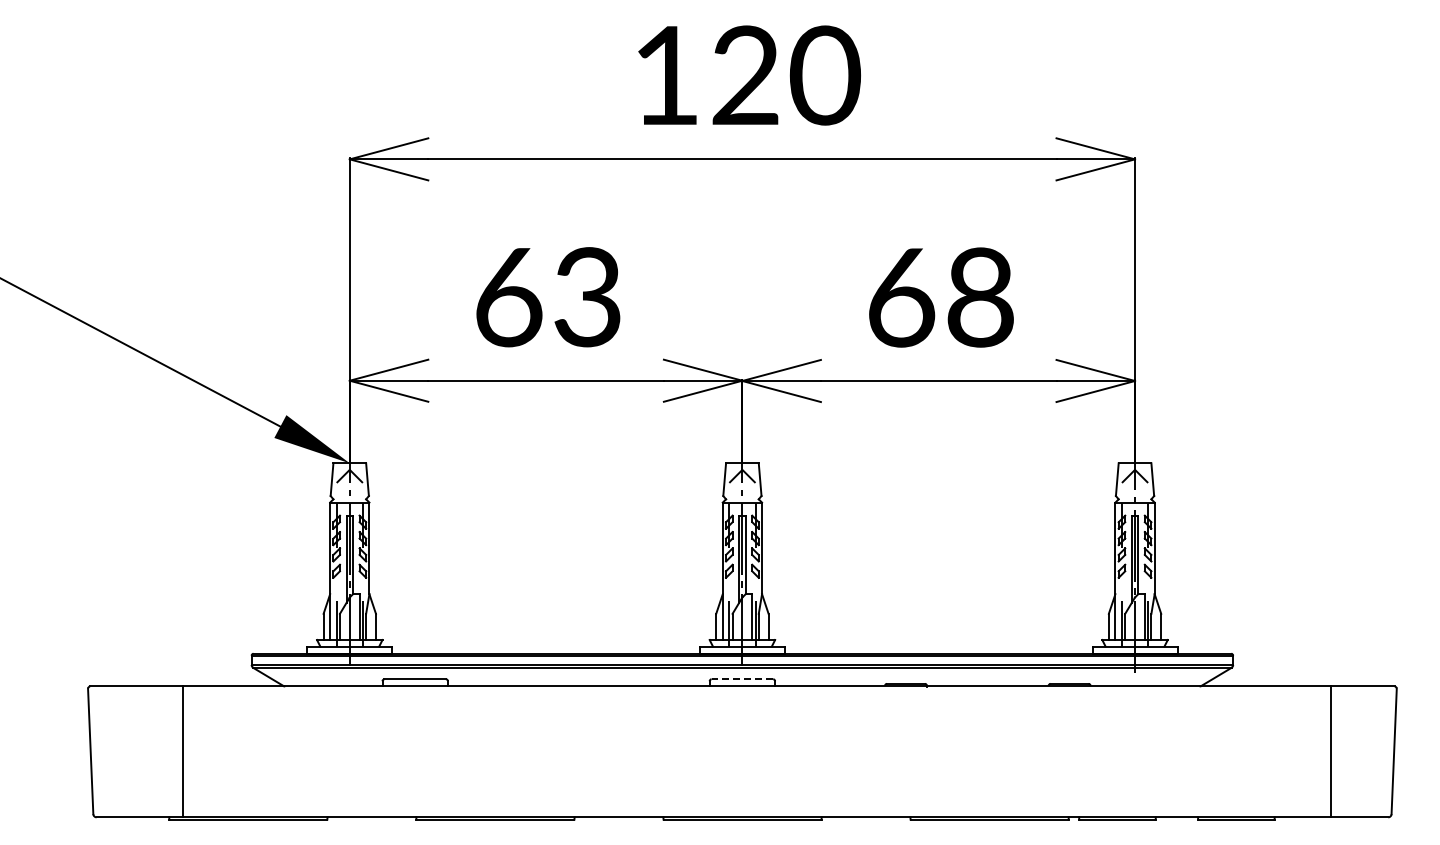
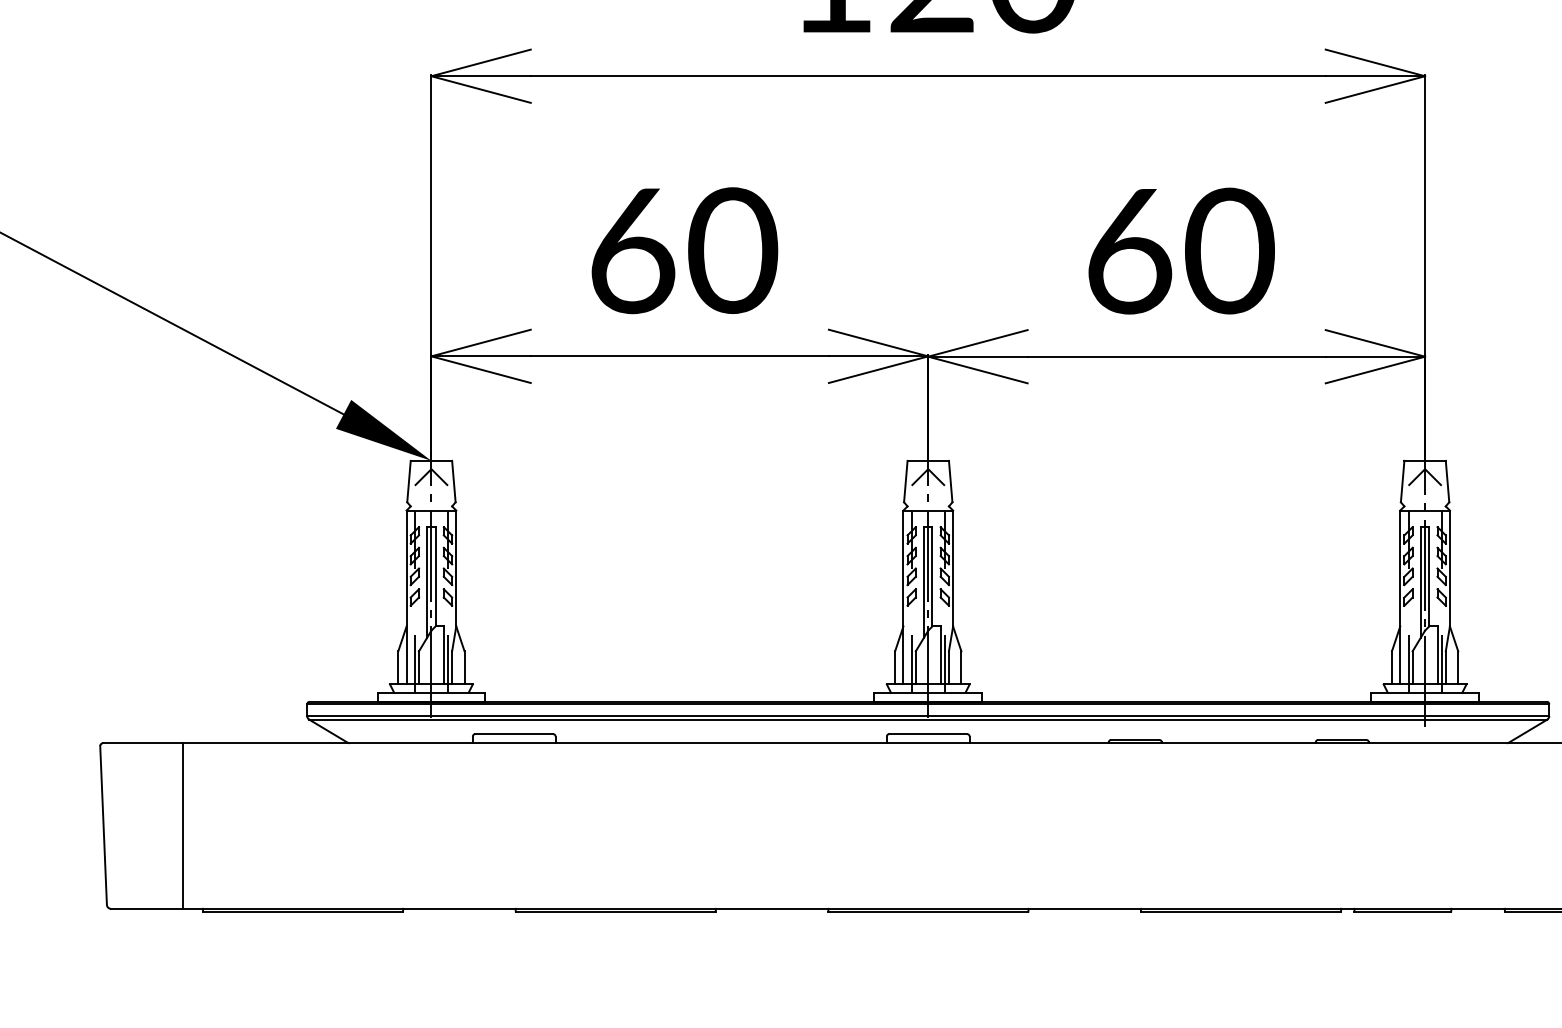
text: (587, 297) -> (732, 251), 63 -> 60
text: (980, 297) -> (1229, 251), 68 -> 60
line: (742, 679) -> (928, 734), dashed -> solid
line: (183, 751) -> (183, 825), moved

